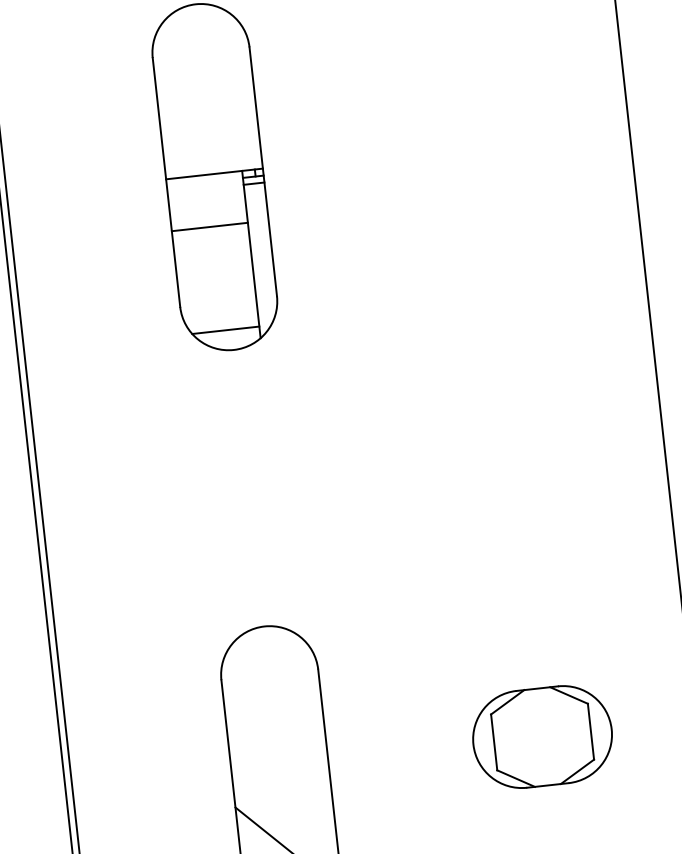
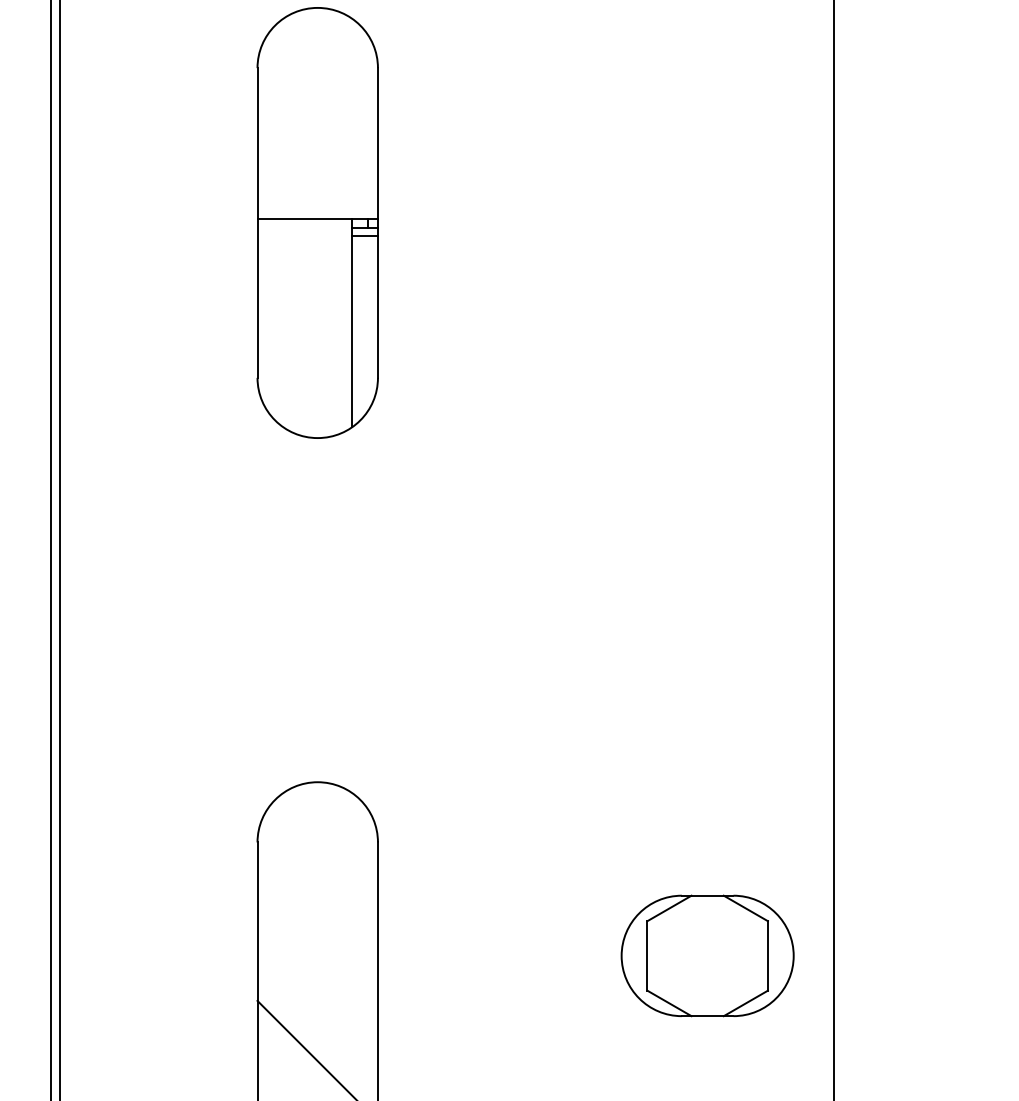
line: (209, 226) -> (304, 283), removed
line: (225, 330) -> (310, 412), removed
part: (542, 736) -> (707, 955), moved

